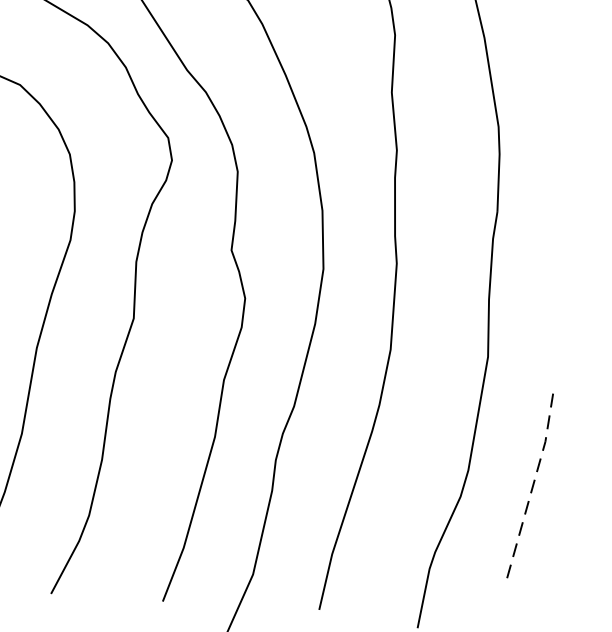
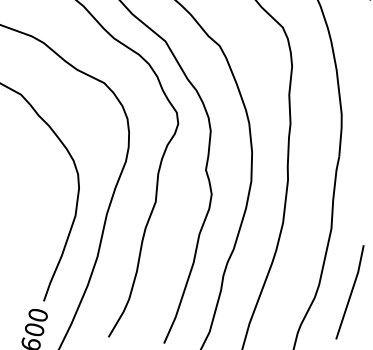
line: (533, 482) -> (351, 292), dashed -> solid

